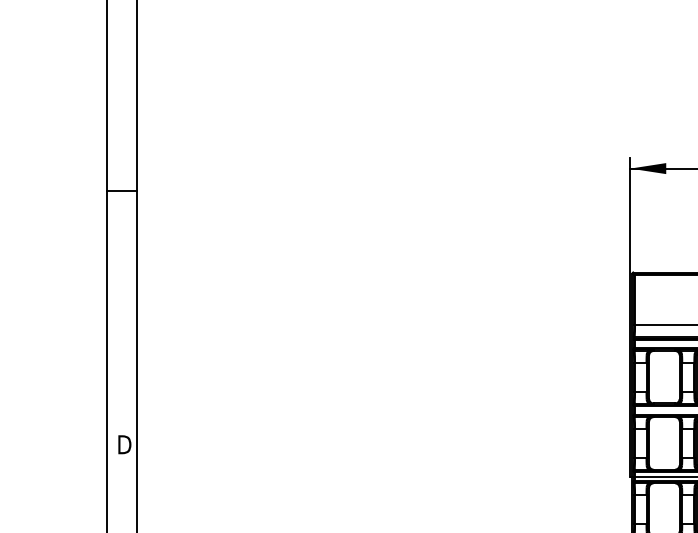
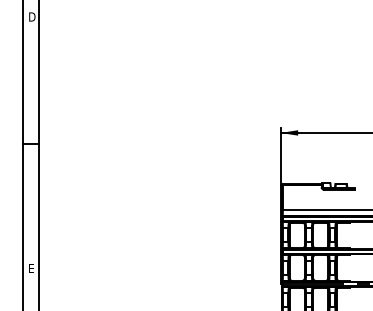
text: (125, 444) -> (32, 268), D -> E

